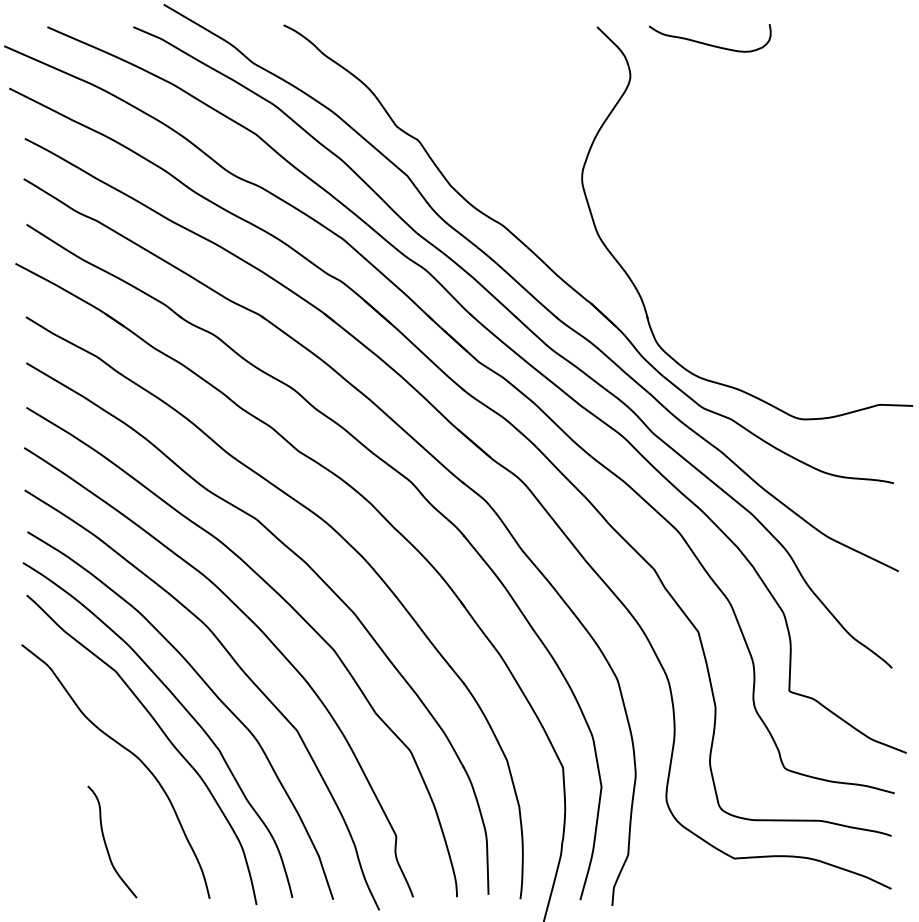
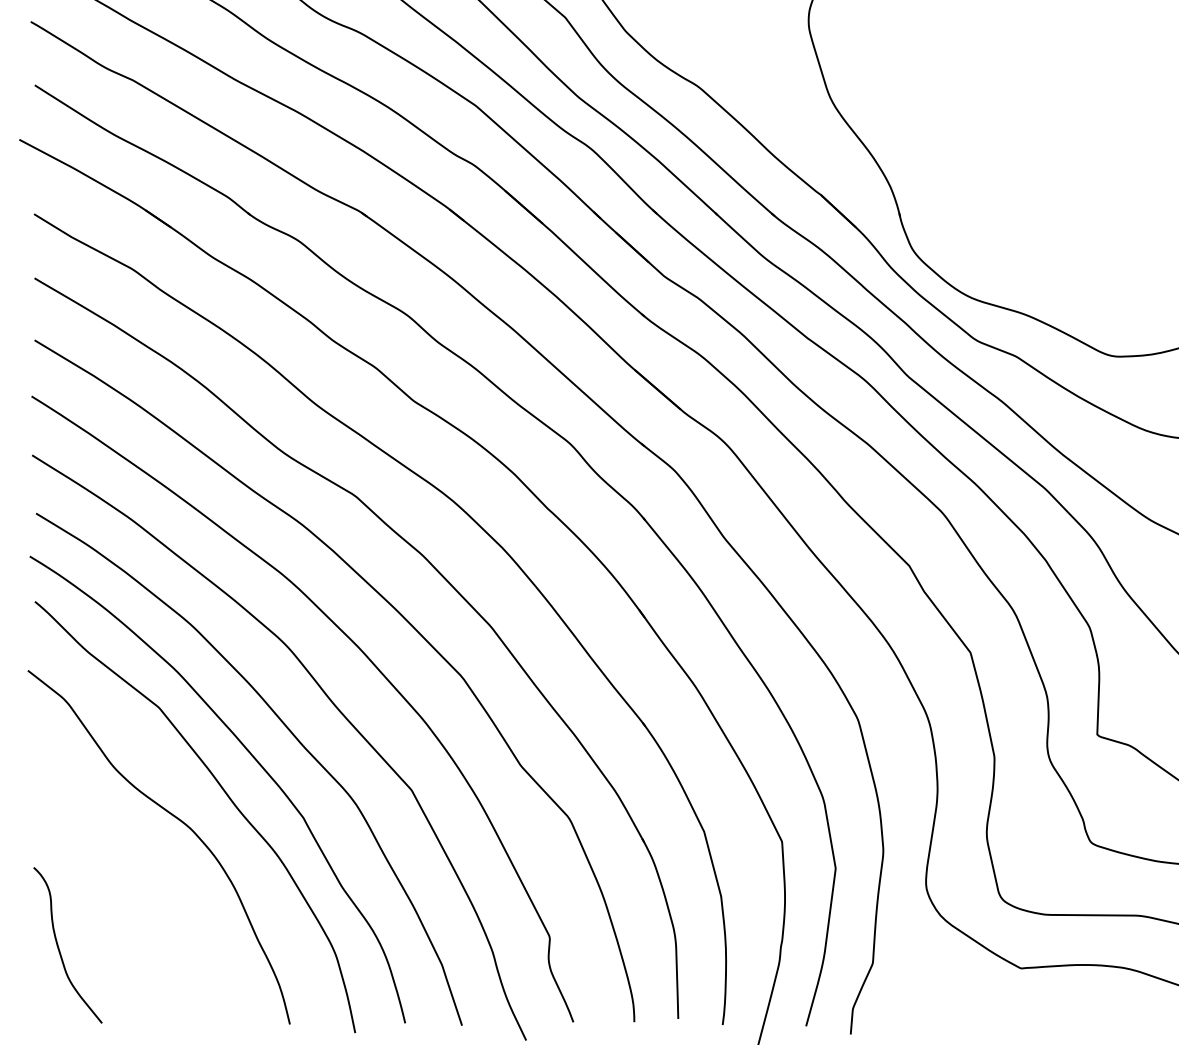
curve: (106, 843) -> (59, 947), moved

